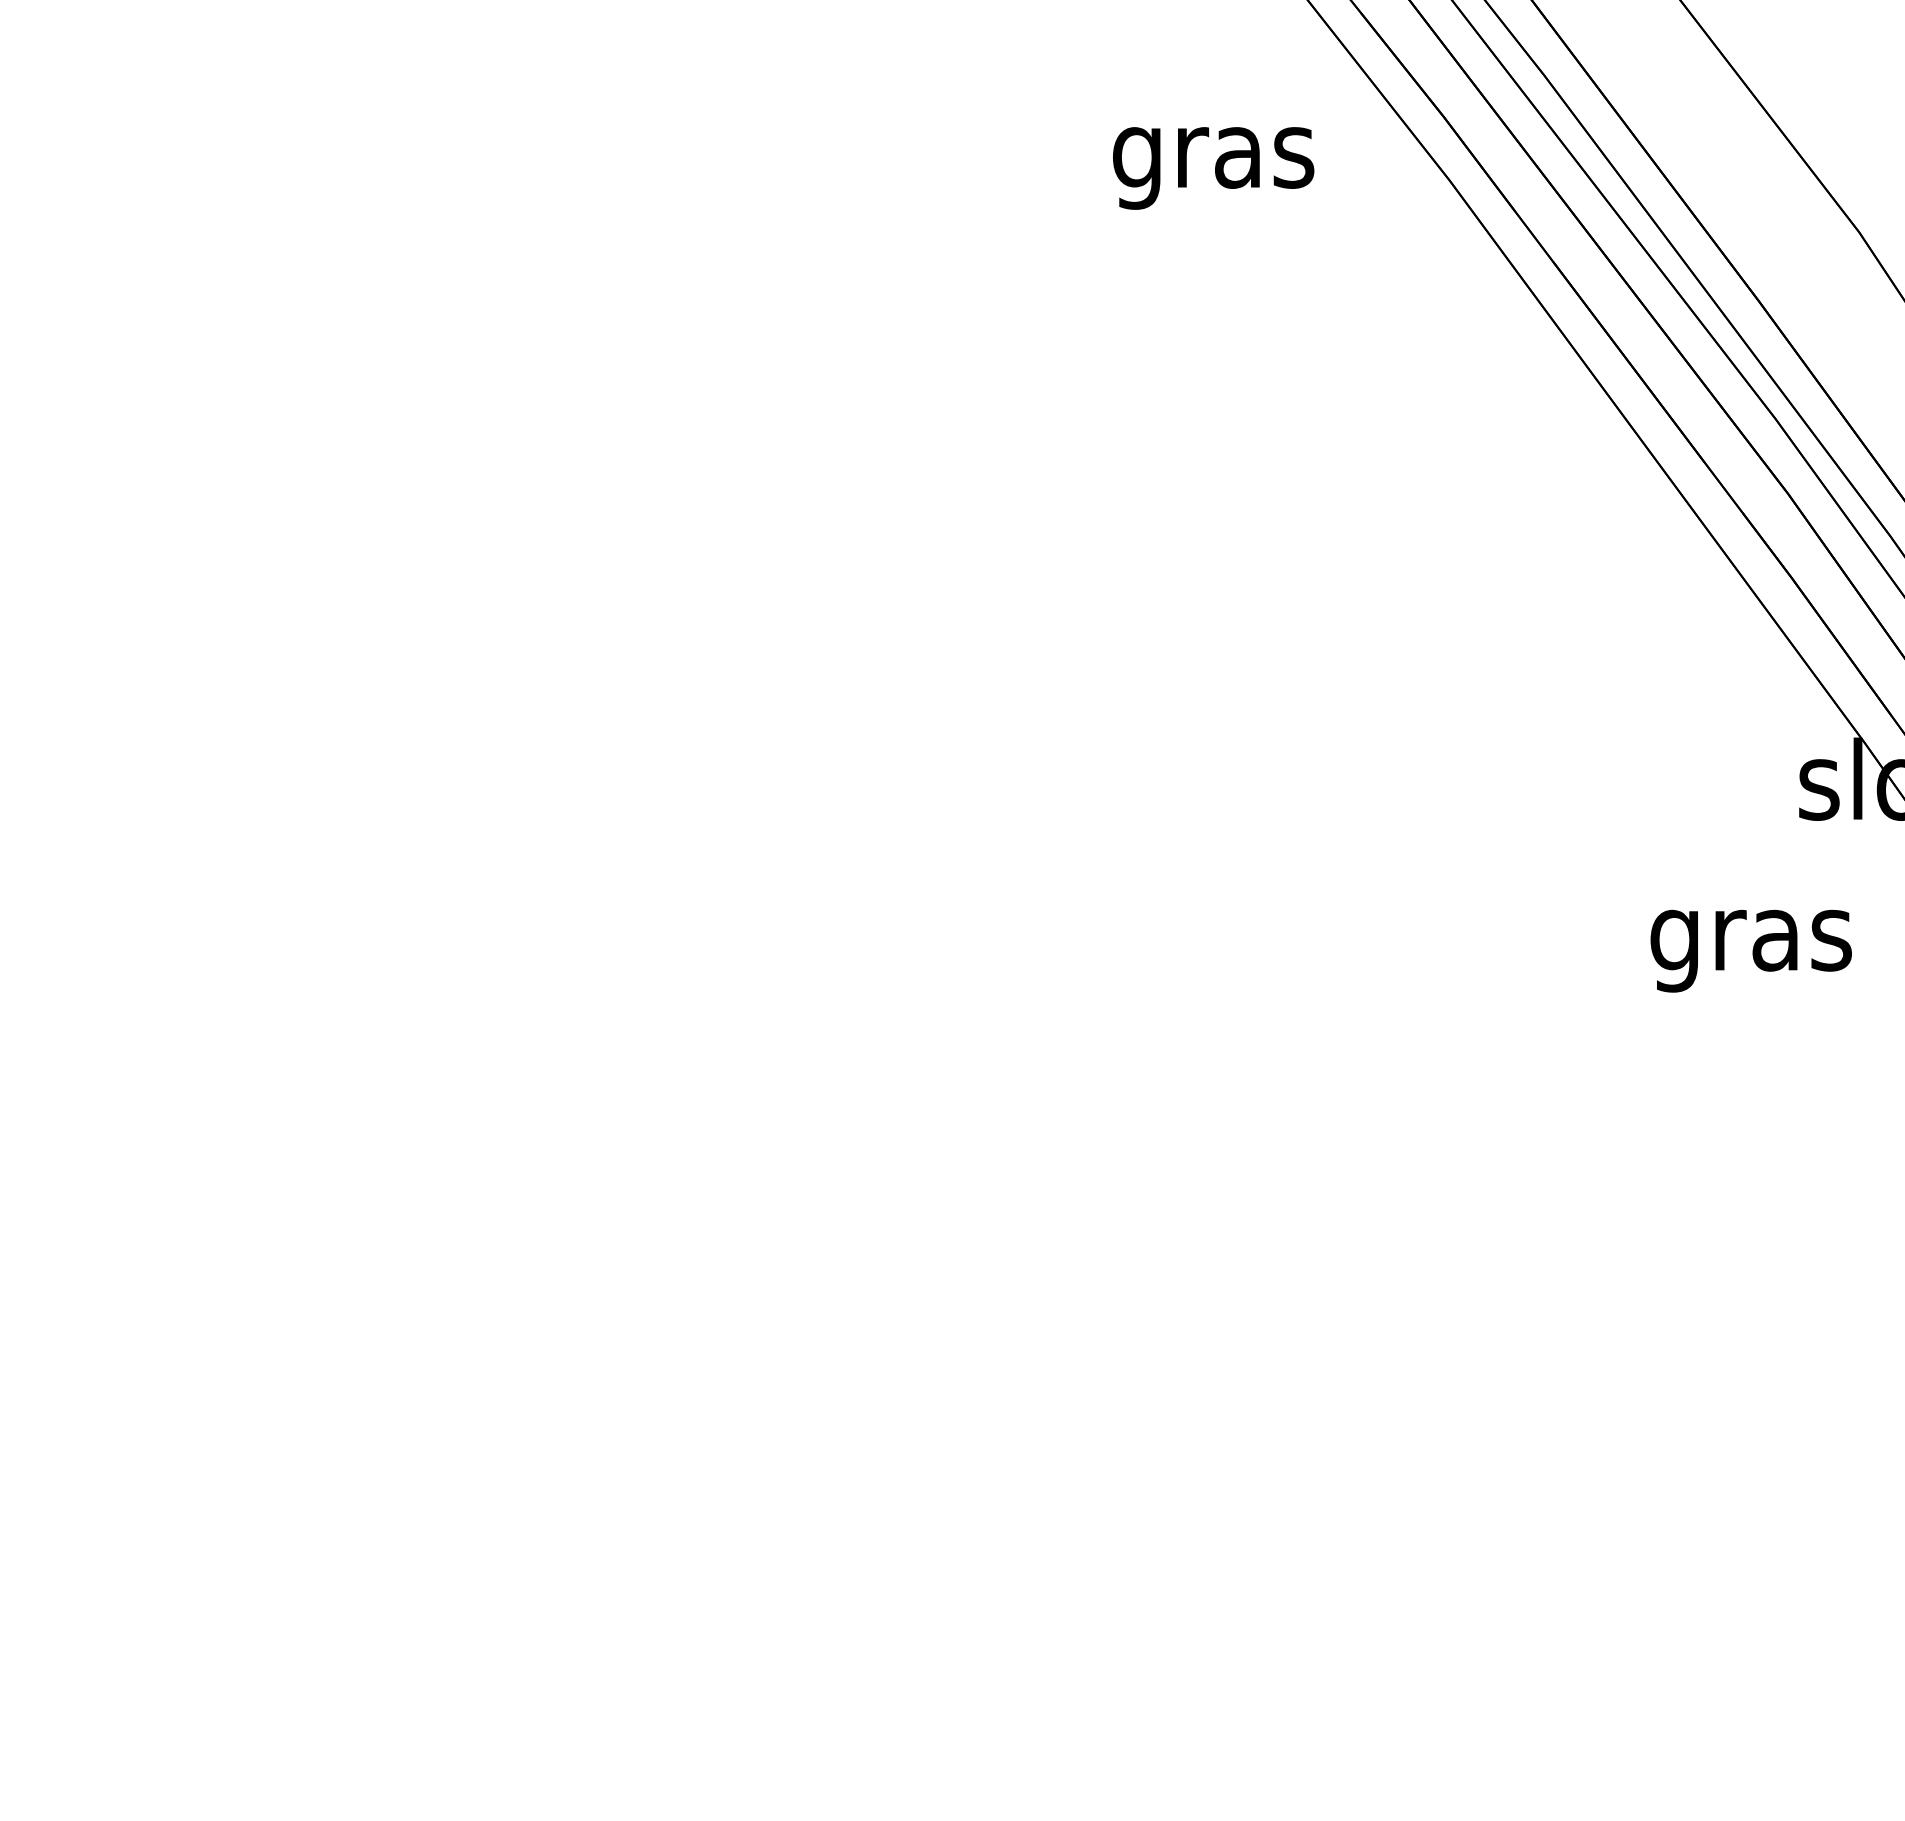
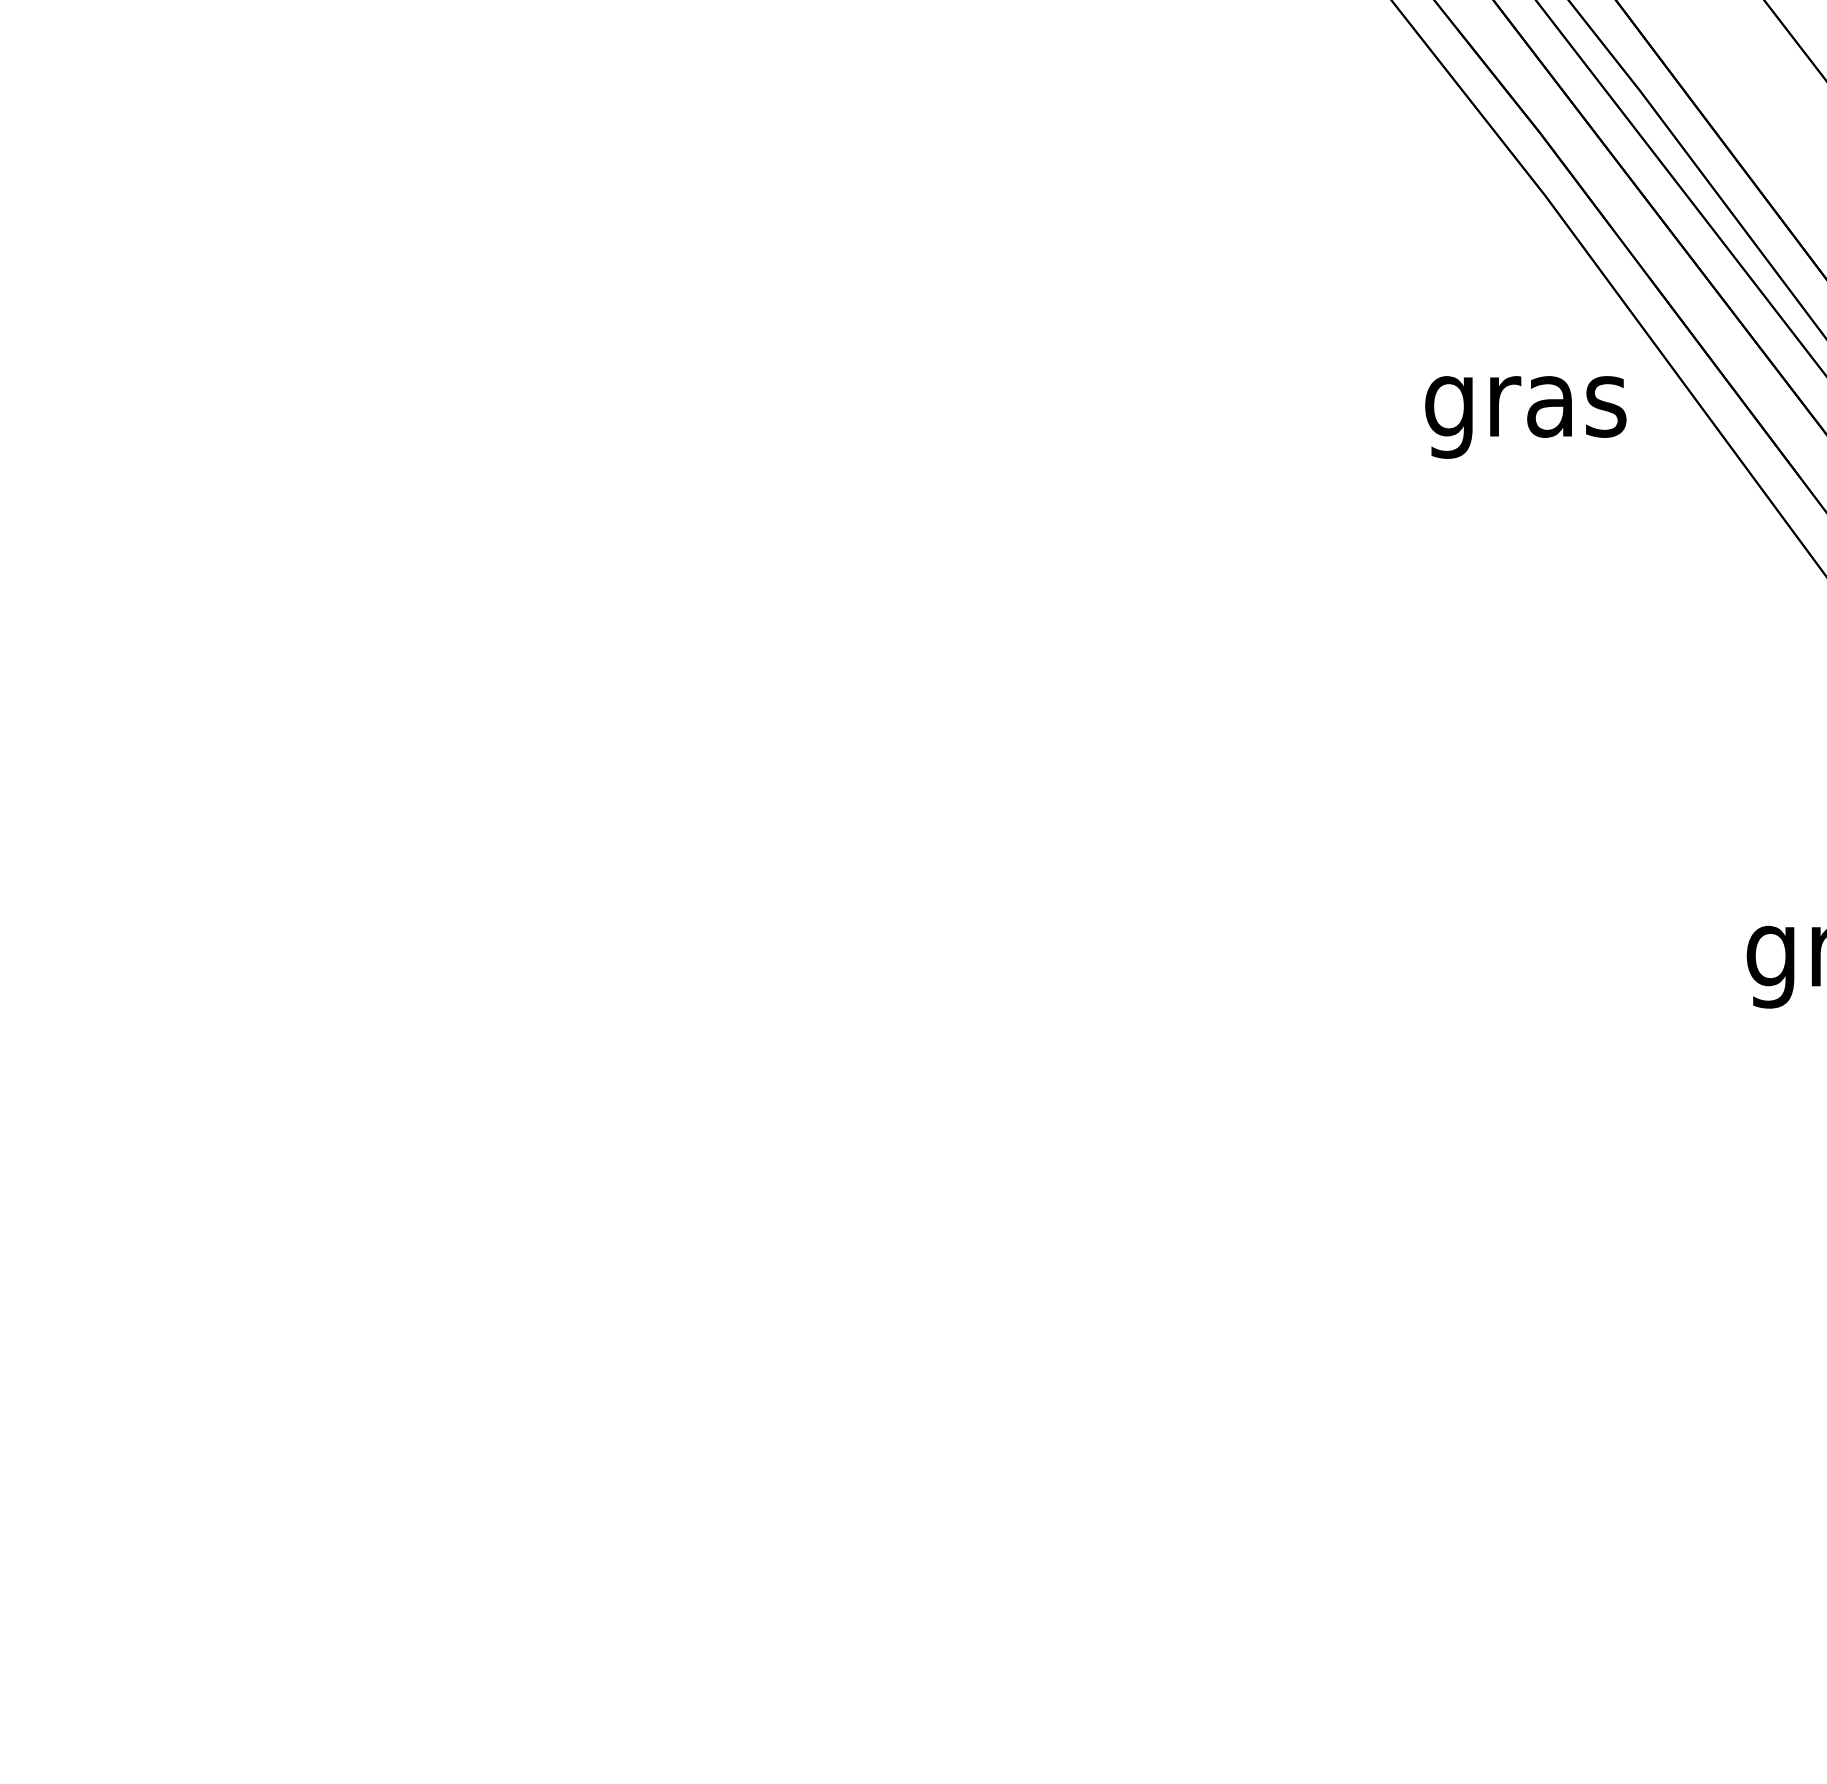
text: (1213, 168) -> (1525, 417), moved

